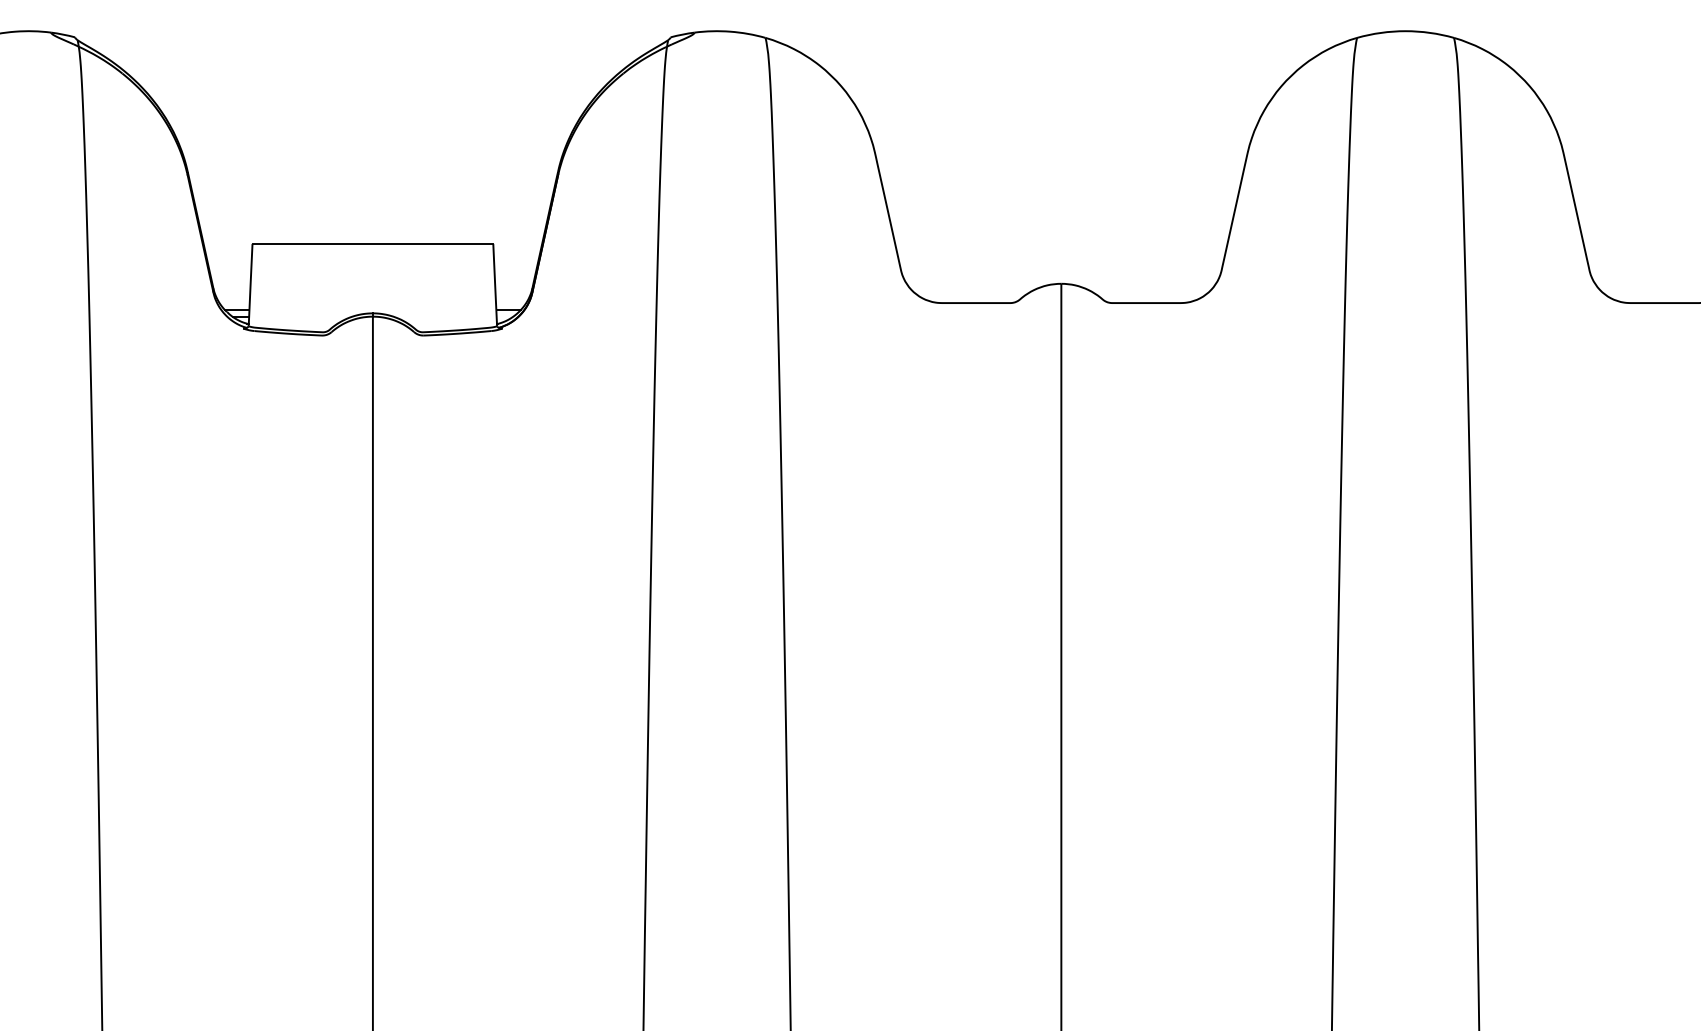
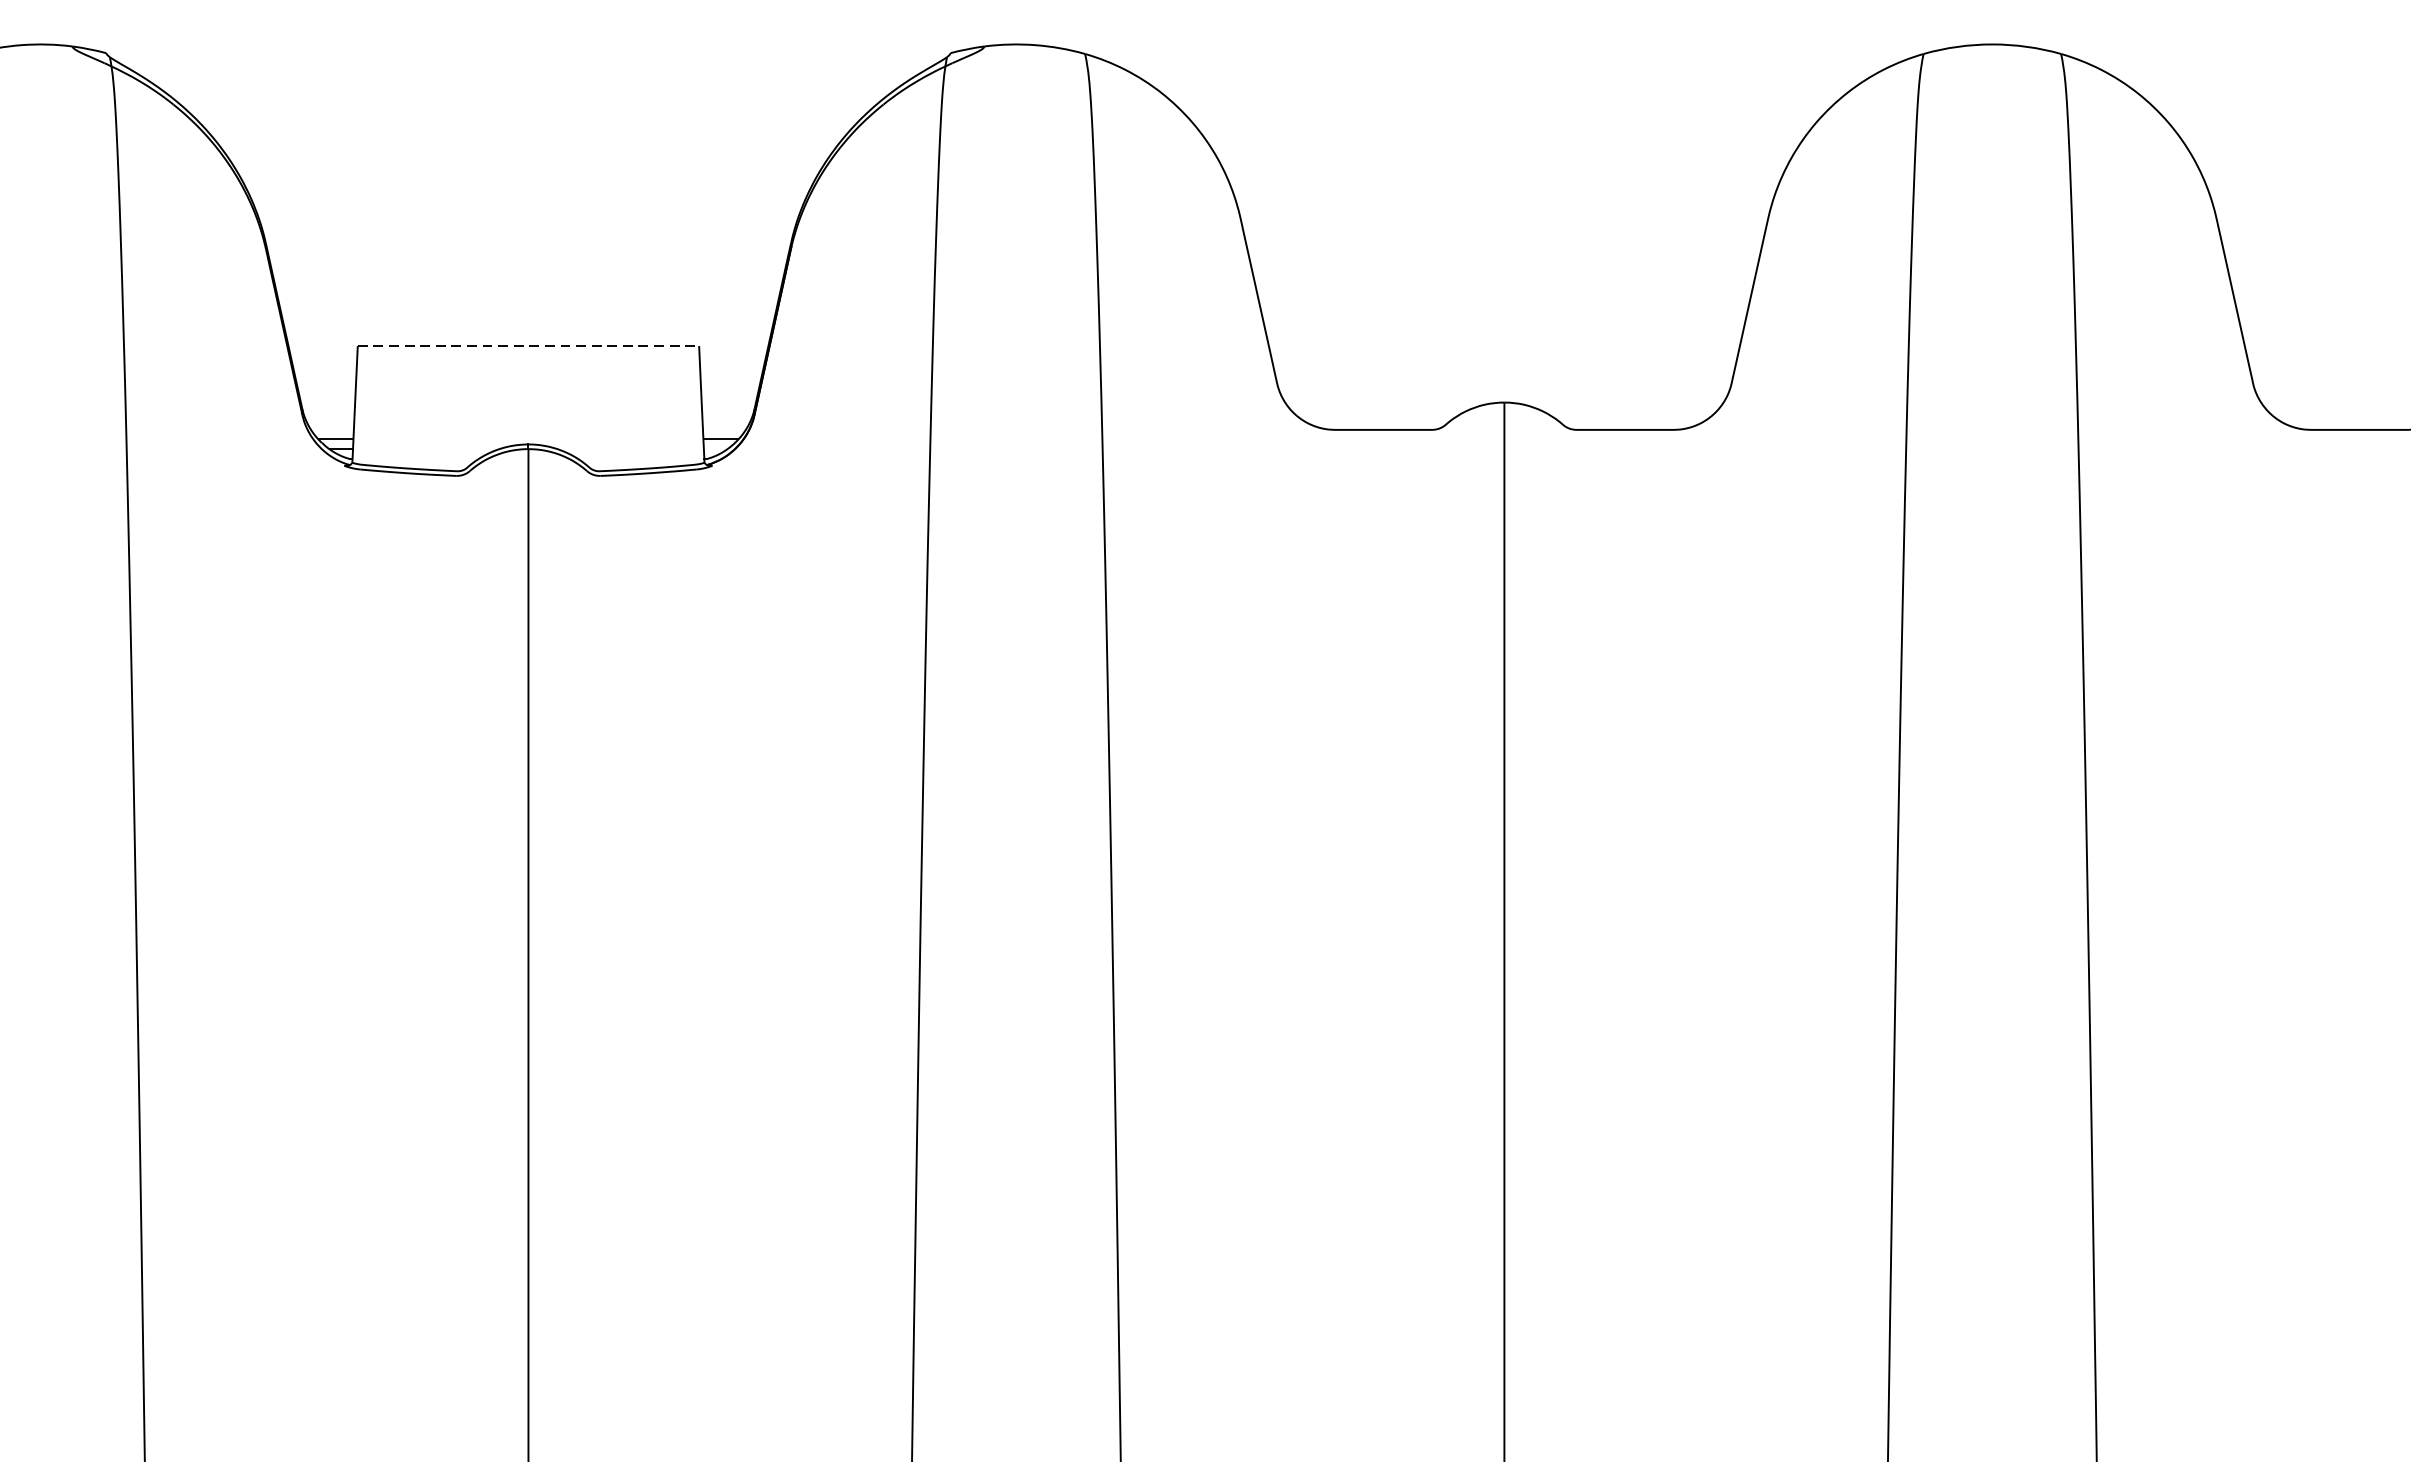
line: (373, 243) -> (529, 345), solid -> dashed

